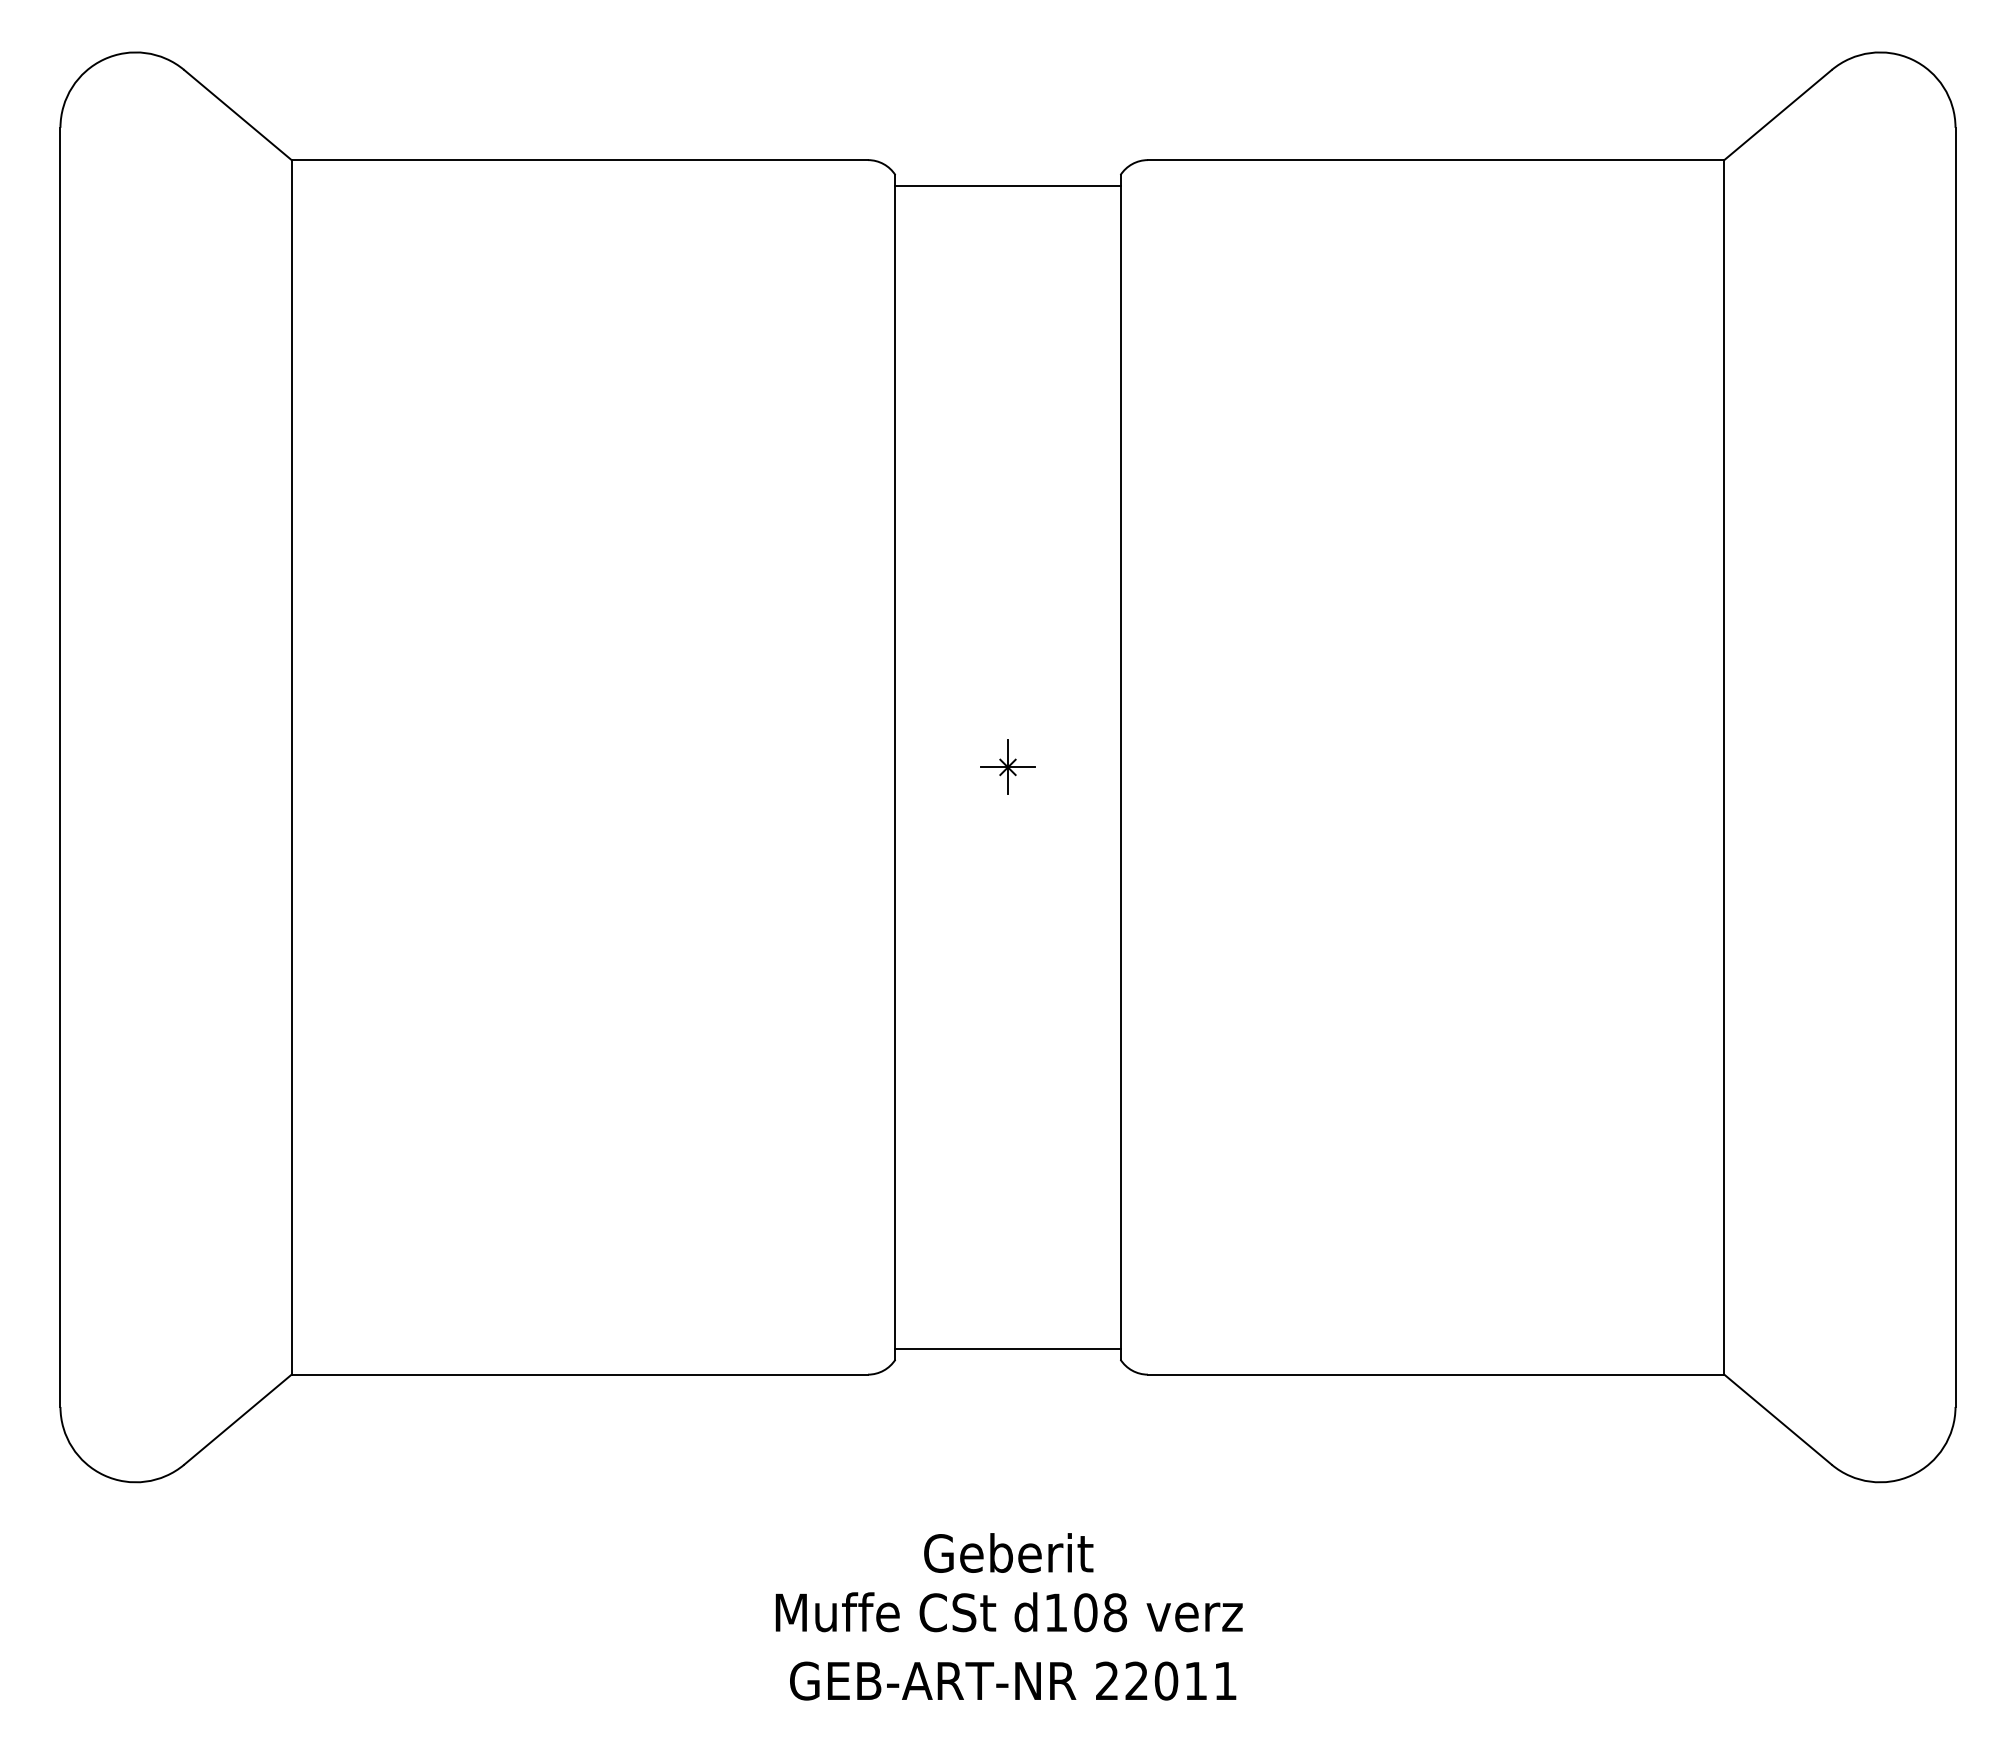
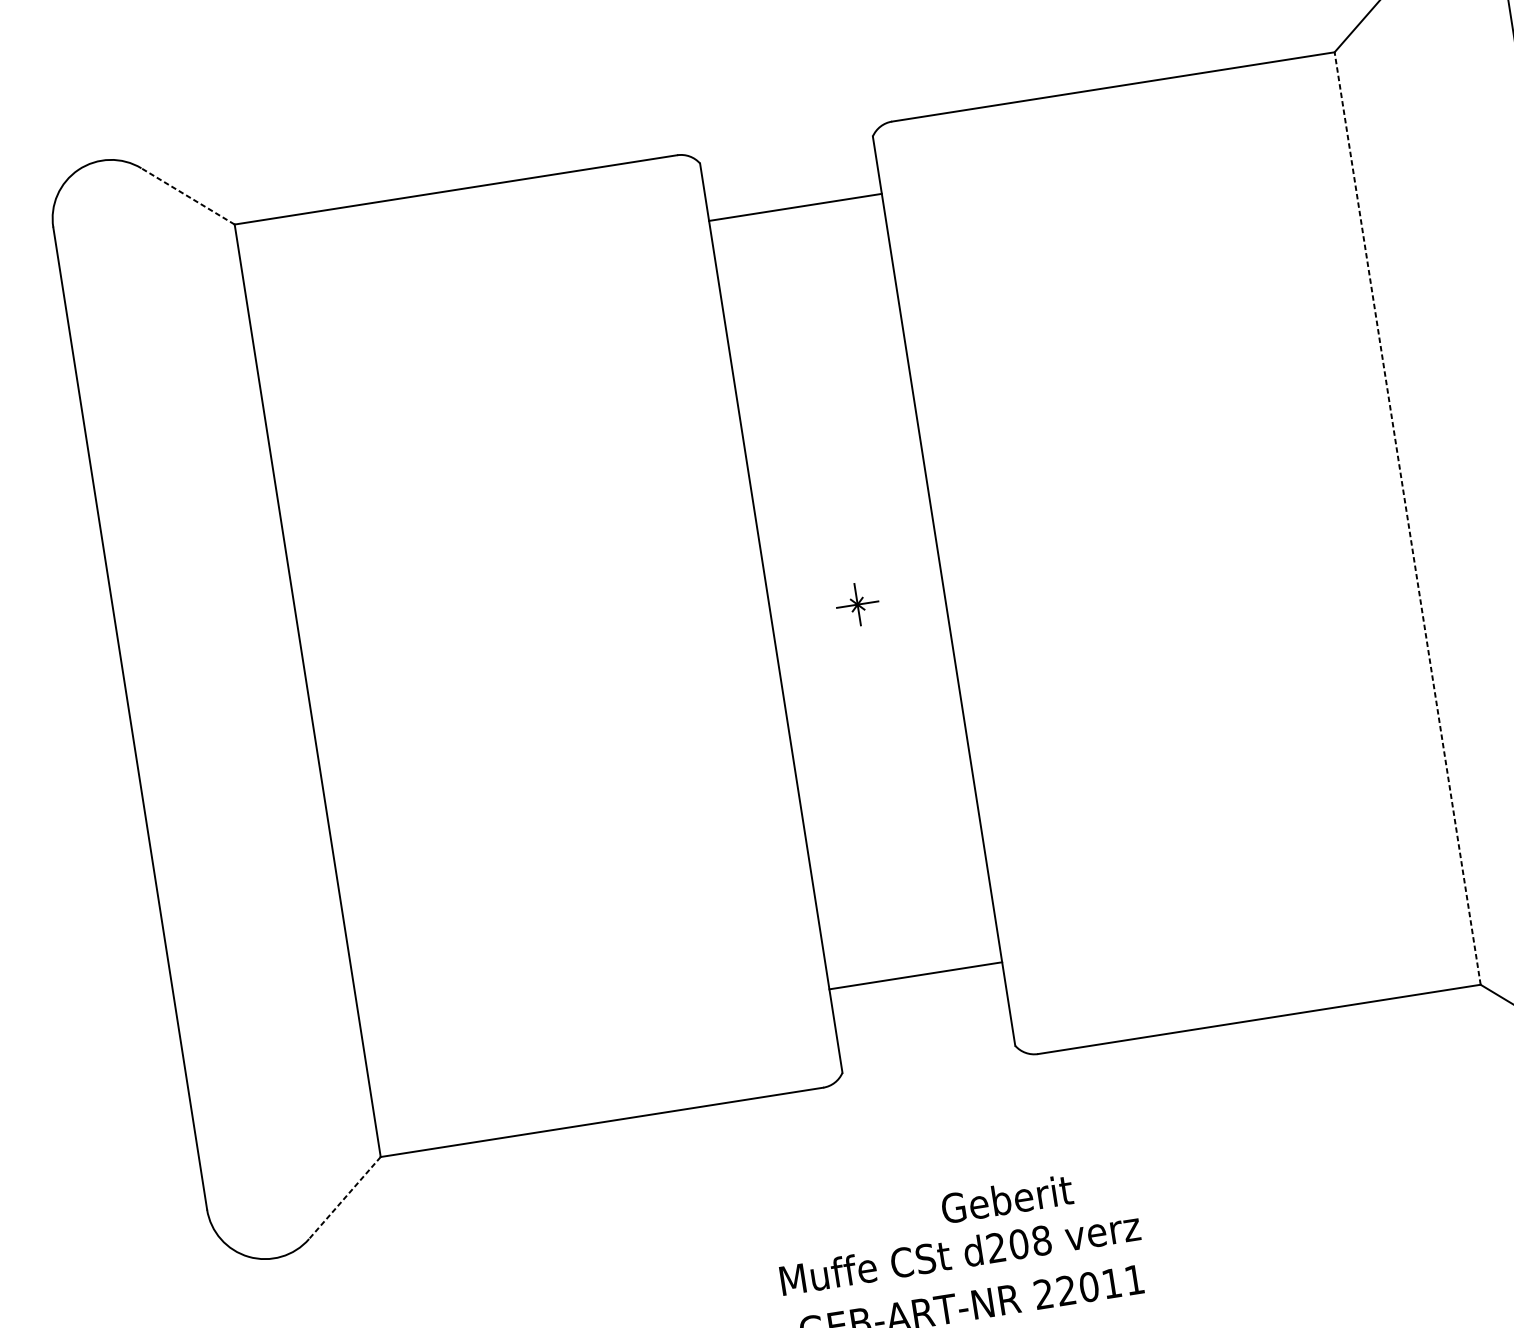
line: (237, 114) -> (187, 196), solid -> dashed
line: (1007, 185) -> (795, 207), moved
line: (1724, 766) -> (1407, 517), solid -> dashed
line: (1007, 1348) -> (915, 975), moved
line: (237, 1419) -> (344, 1197), solid -> dashed
text: (1008, 1552) -> (1006, 1198), moved
text: (1055, 1612) -> (995, 1247), d108 -> d208

